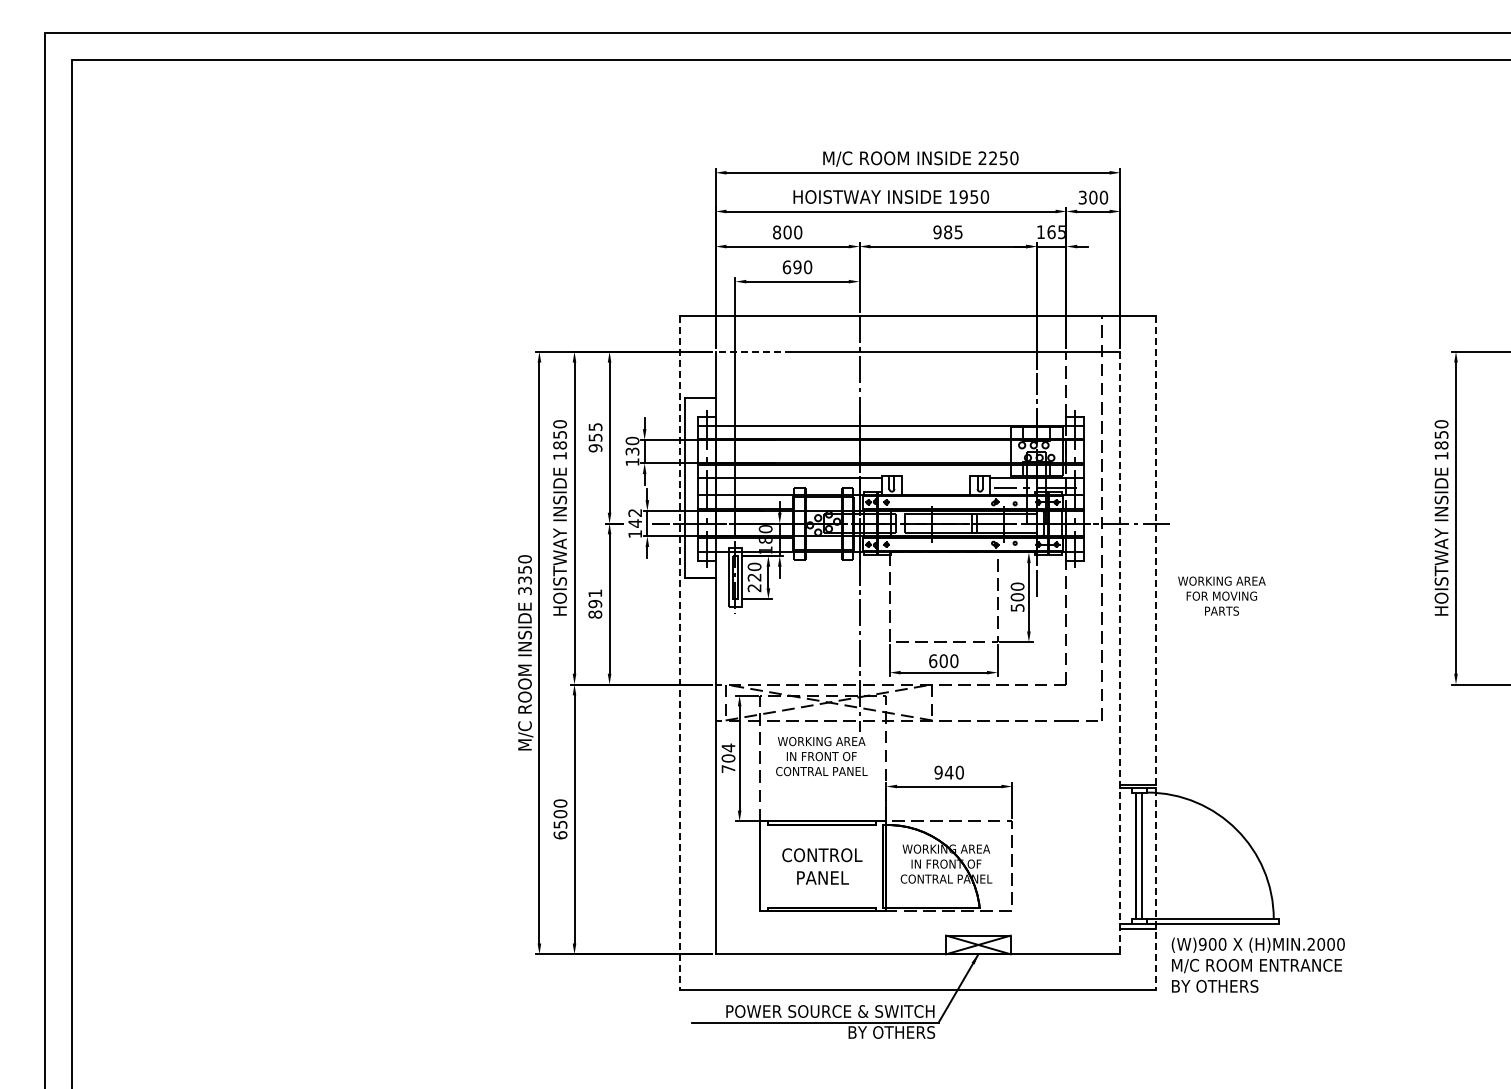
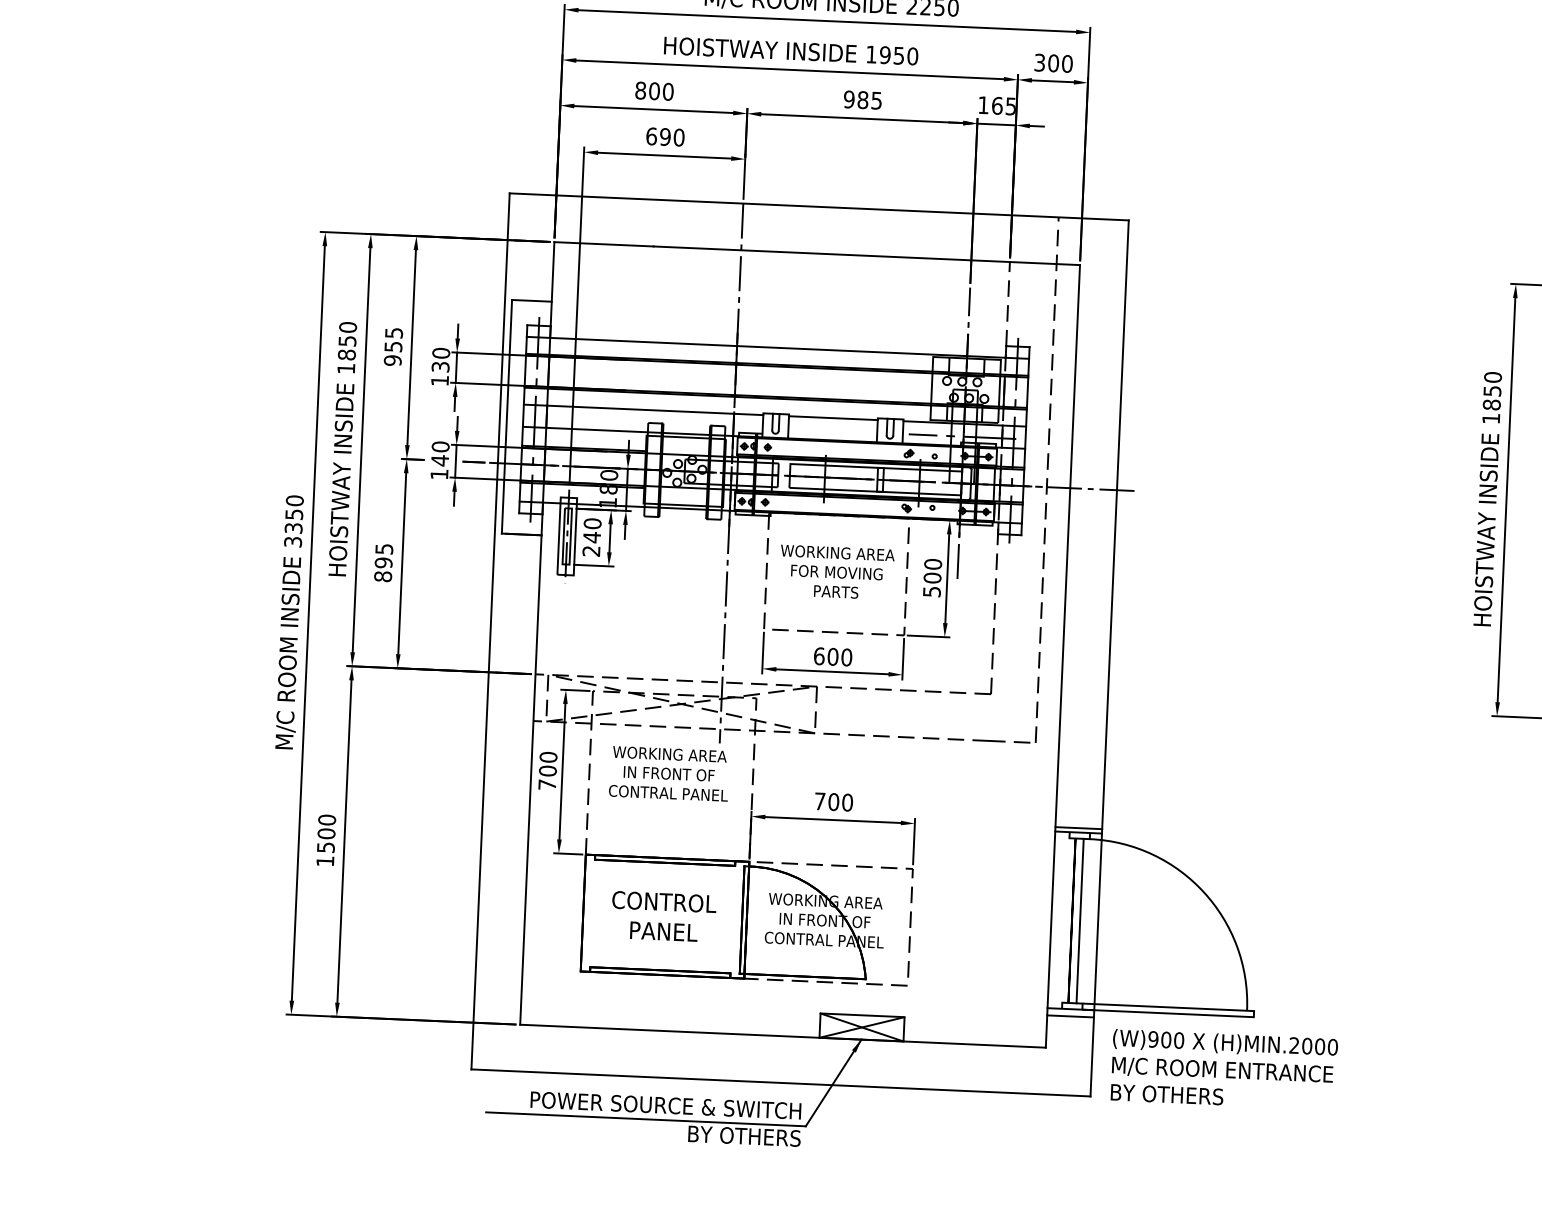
line: (753, 351) -> (603, 243), dashed -> solid
line: (935, 477) -> (832, 417), added
text: (635, 512) -> (441, 446), 142 -> 140
text: (754, 577) -> (591, 537), 220 -> 240
text: (595, 593) -> (384, 549), 891 -> 895
text: (1221, 595) -> (836, 571), moved
line: (679, 653) -> (490, 631), dashed -> solid
line: (1120, 653) -> (1063, 656), dashed -> solid
line: (1156, 653) -> (1109, 659), dashed -> solid
text: (728, 747) -> (548, 756), 704 -> 700
text: (943, 772) -> (826, 801), 940 -> 700
text: (560, 835) -> (325, 861), 6500 -> 1500

